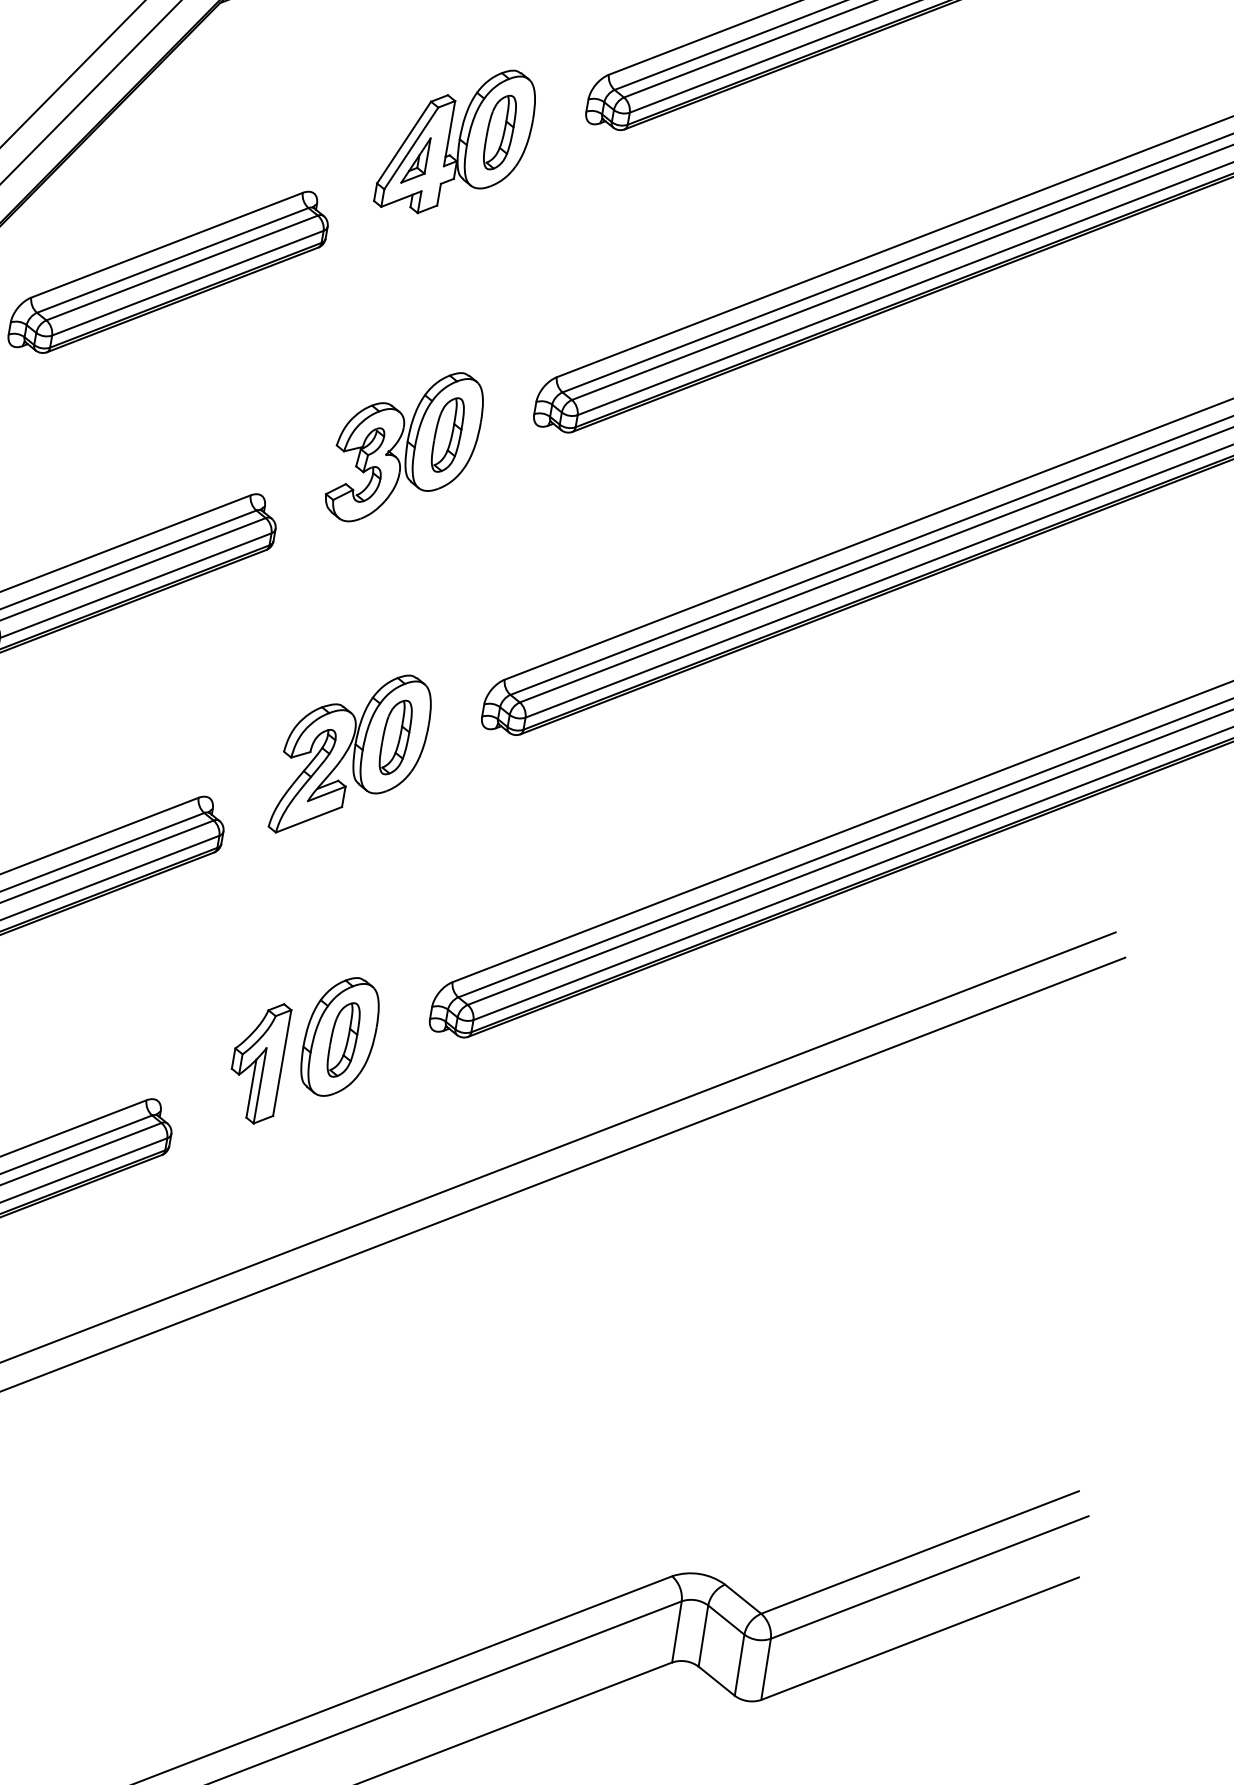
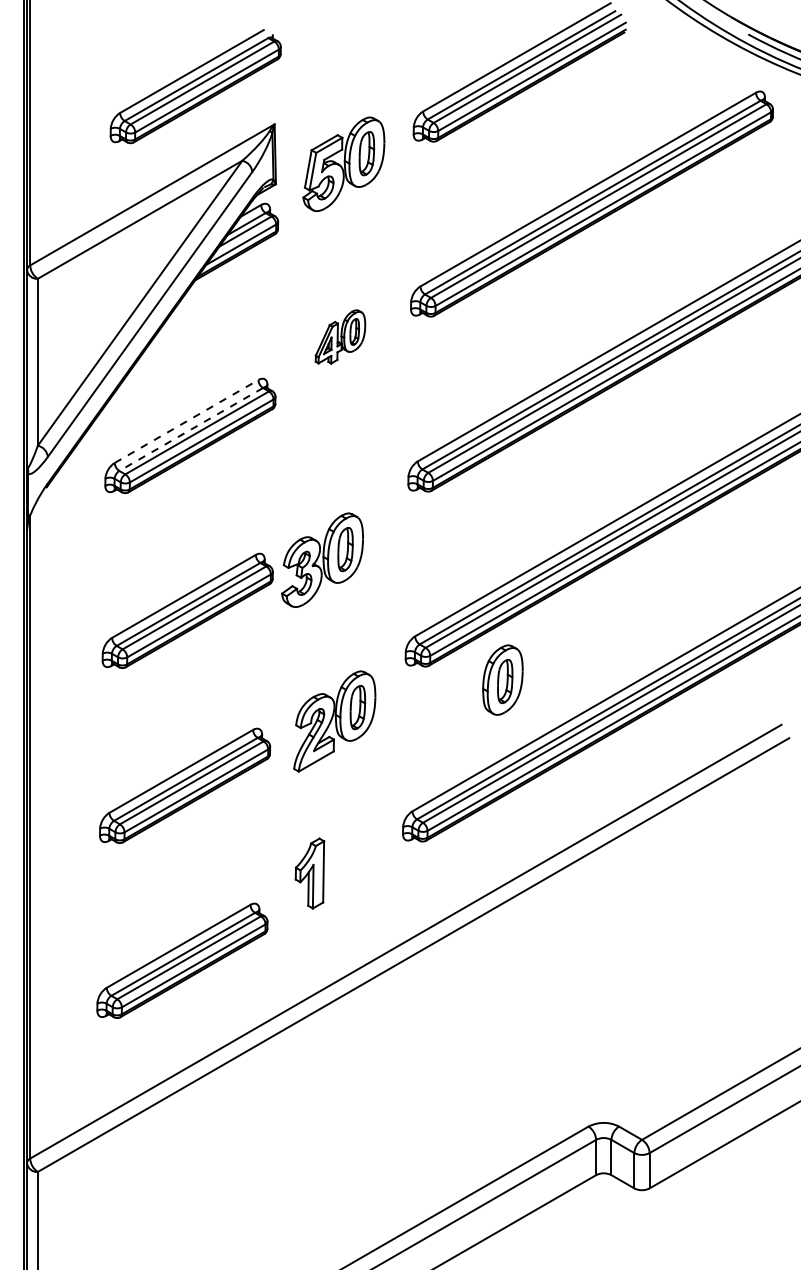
part: (456, 139) -> (340, 336), size x0.6
line: (166, 245) -> (186, 421), solid -> dashed
line: (173, 260) -> (191, 429), solid -> dashed
part: (405, 445) -> (322, 559), moved
part: (351, 755) -> (334, 721), moved
part: (339, 1035) -> (502, 679), moved

